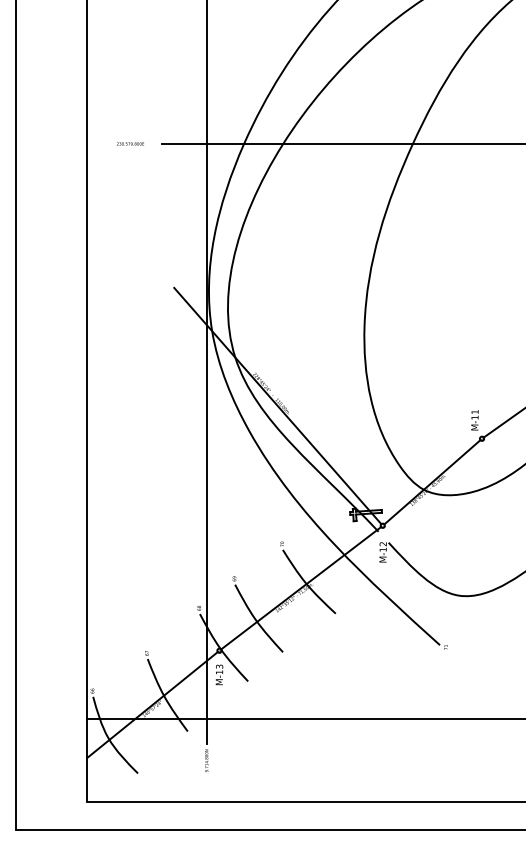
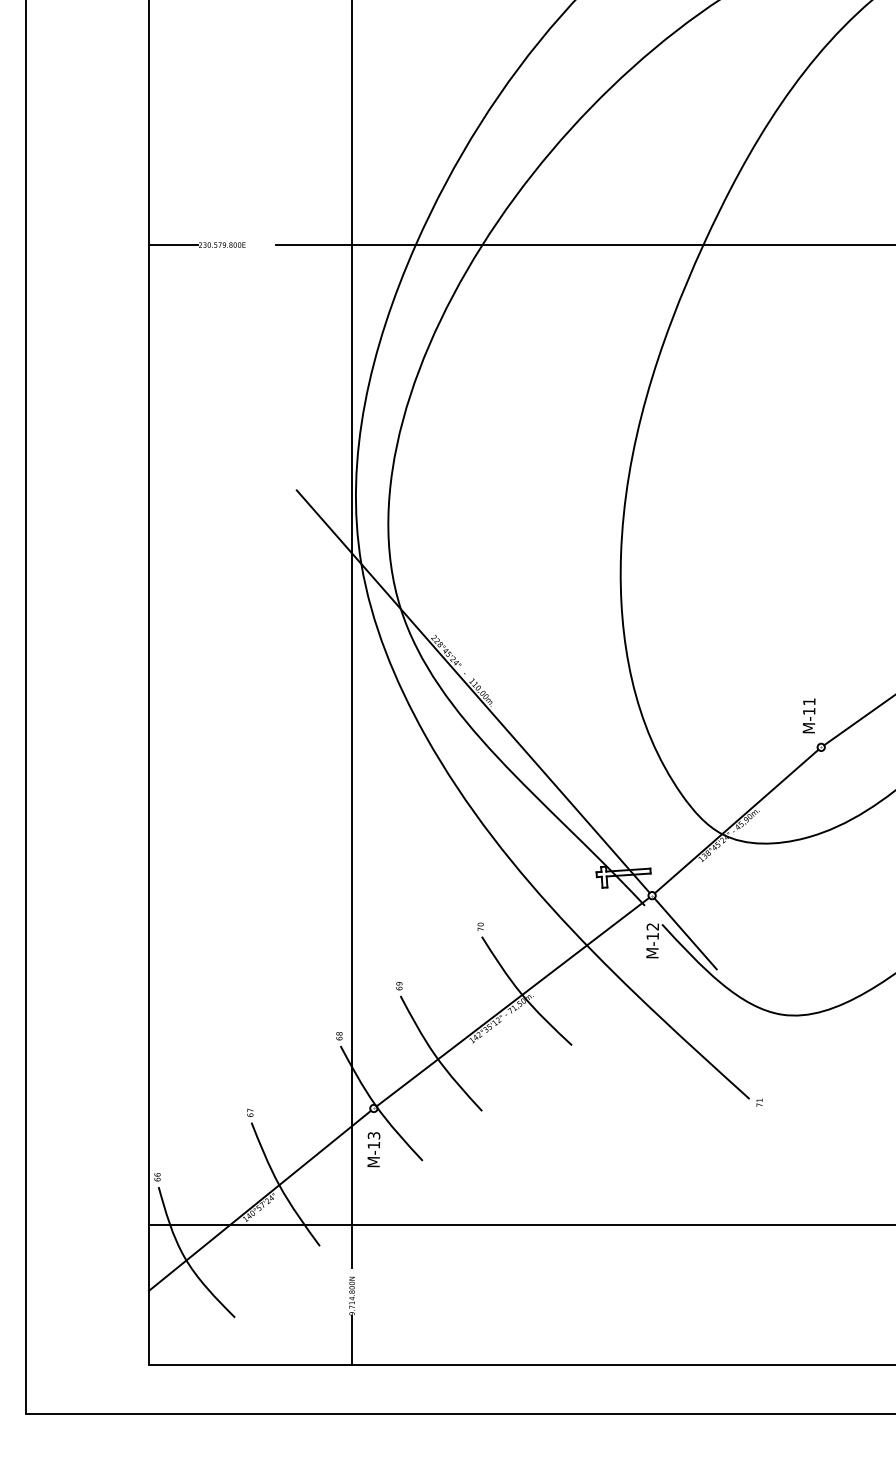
line: (101, 144) -> (172, 245), added
line: (402, 548) -> (685, 934), added
line: (206, 786) -> (351, 1339), added

